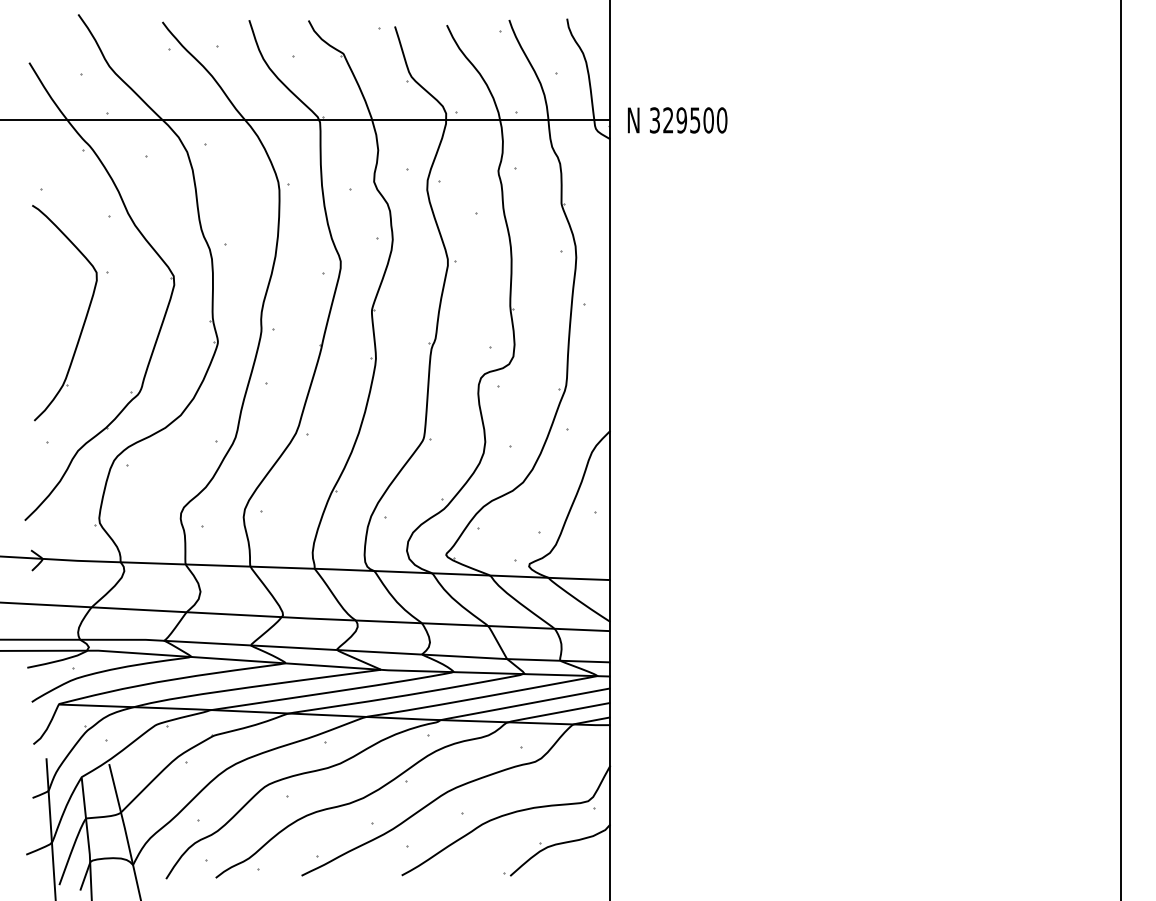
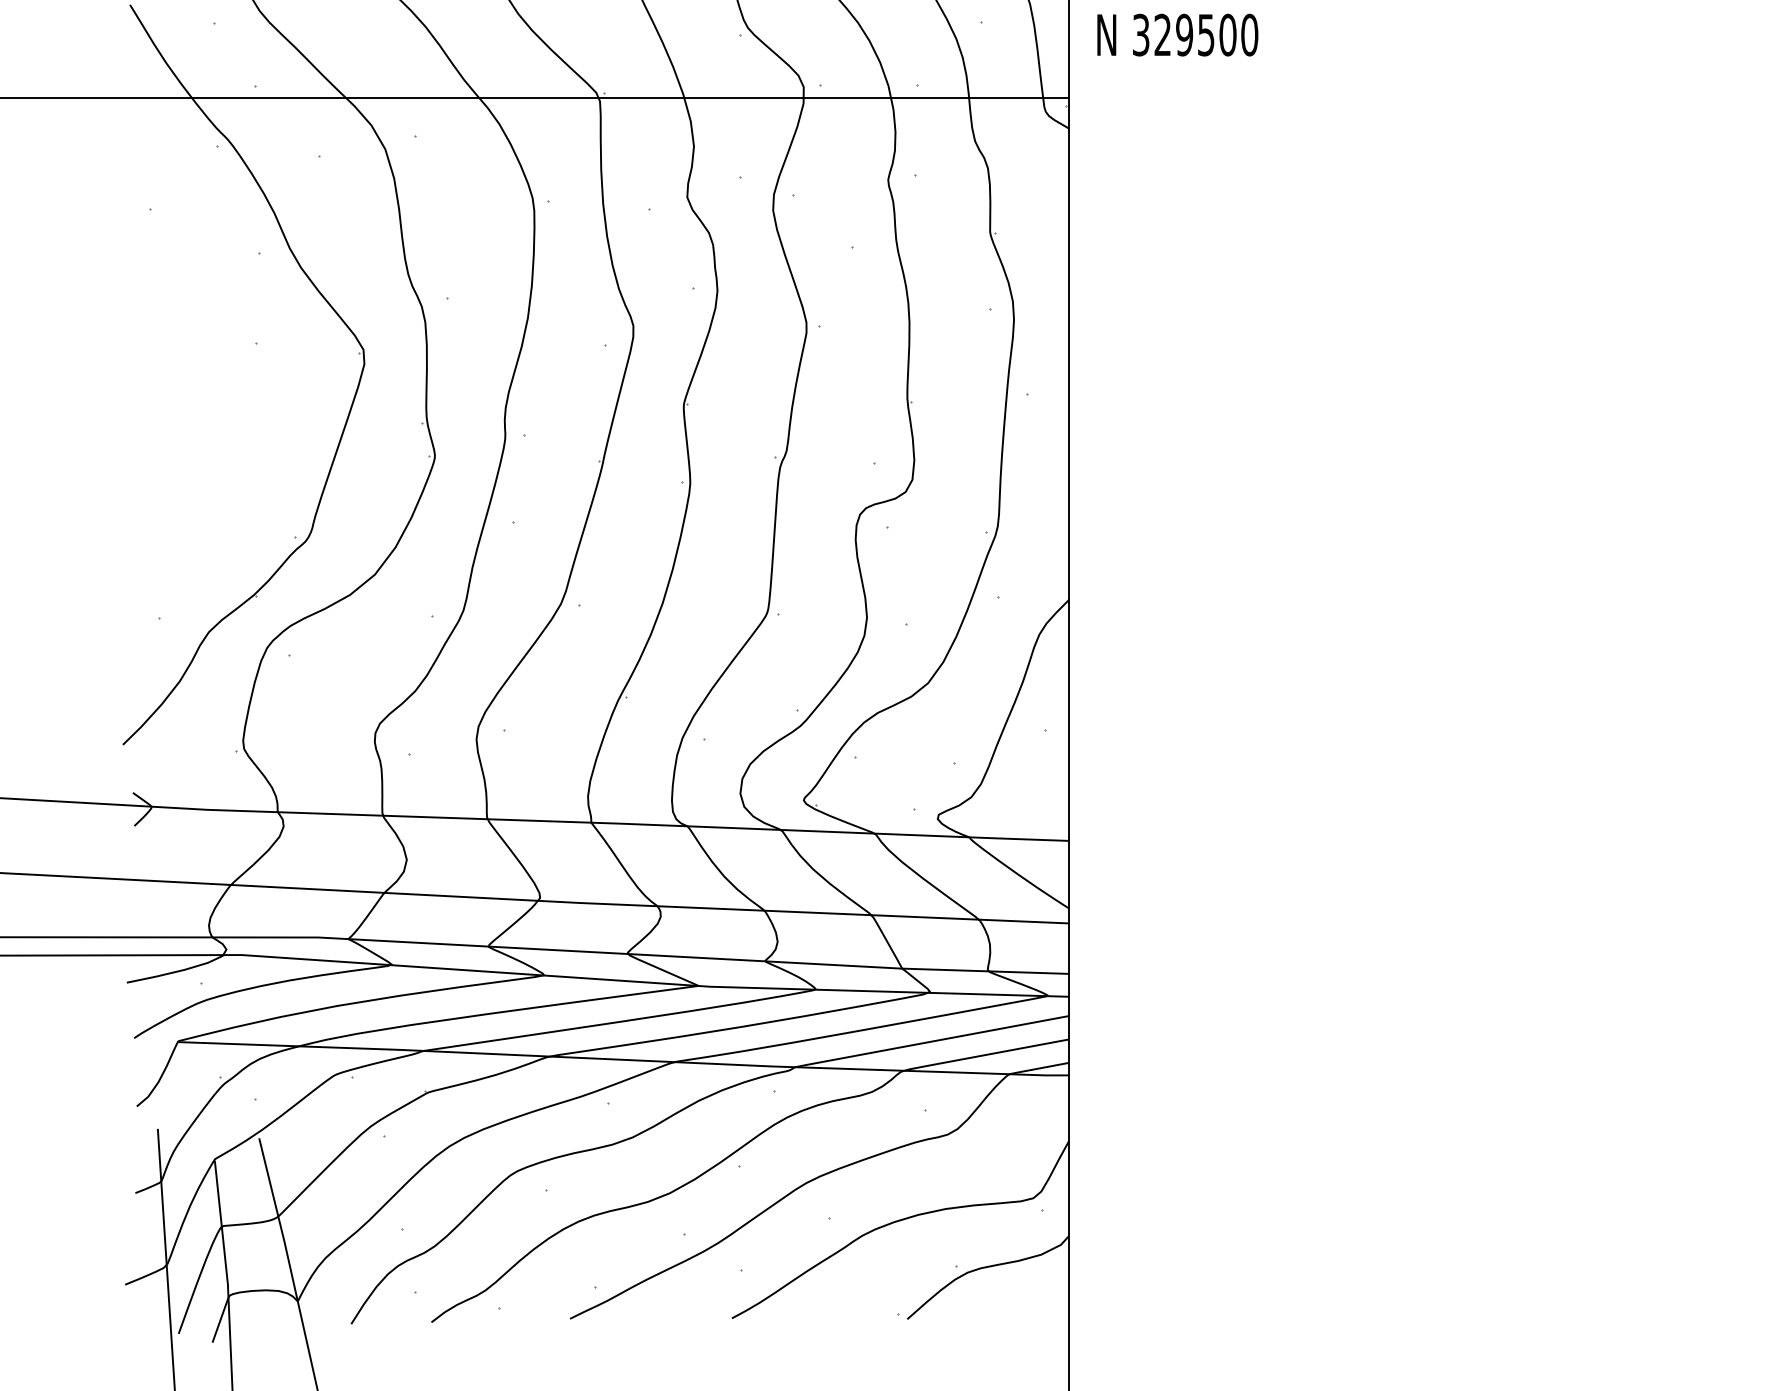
text: (677, 120) -> (1177, 35), moved
part: (84, 319) -> (219, 419), removed

